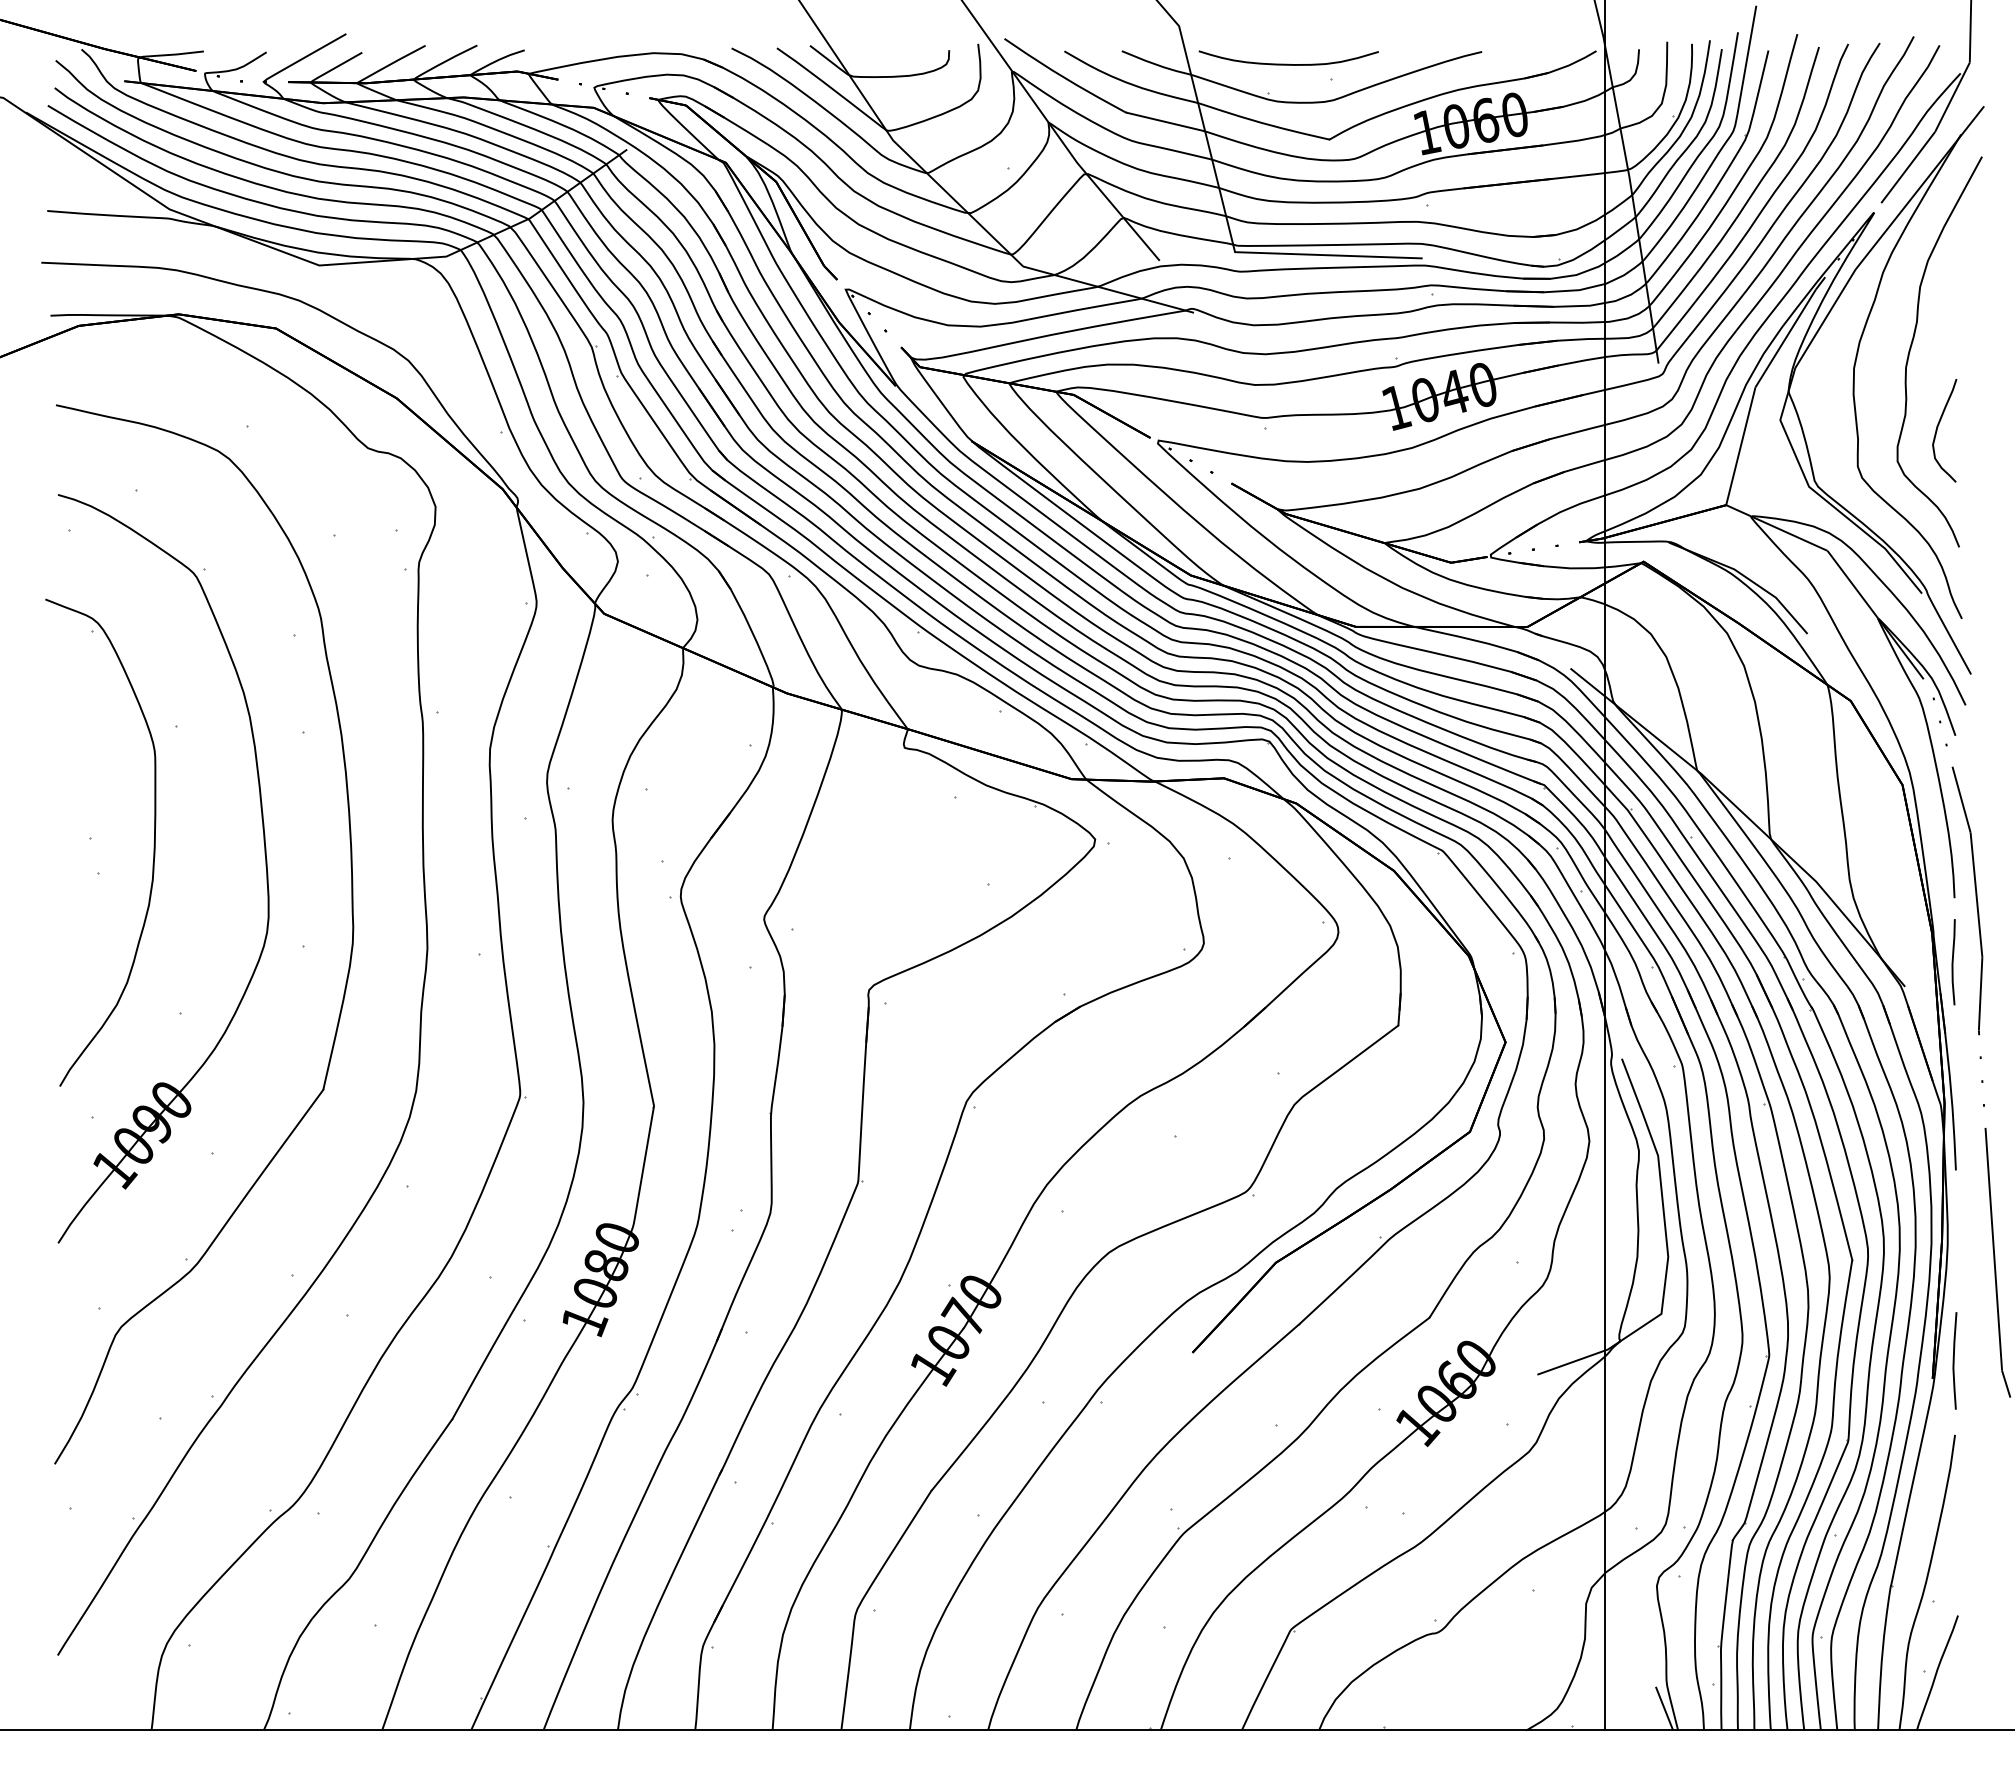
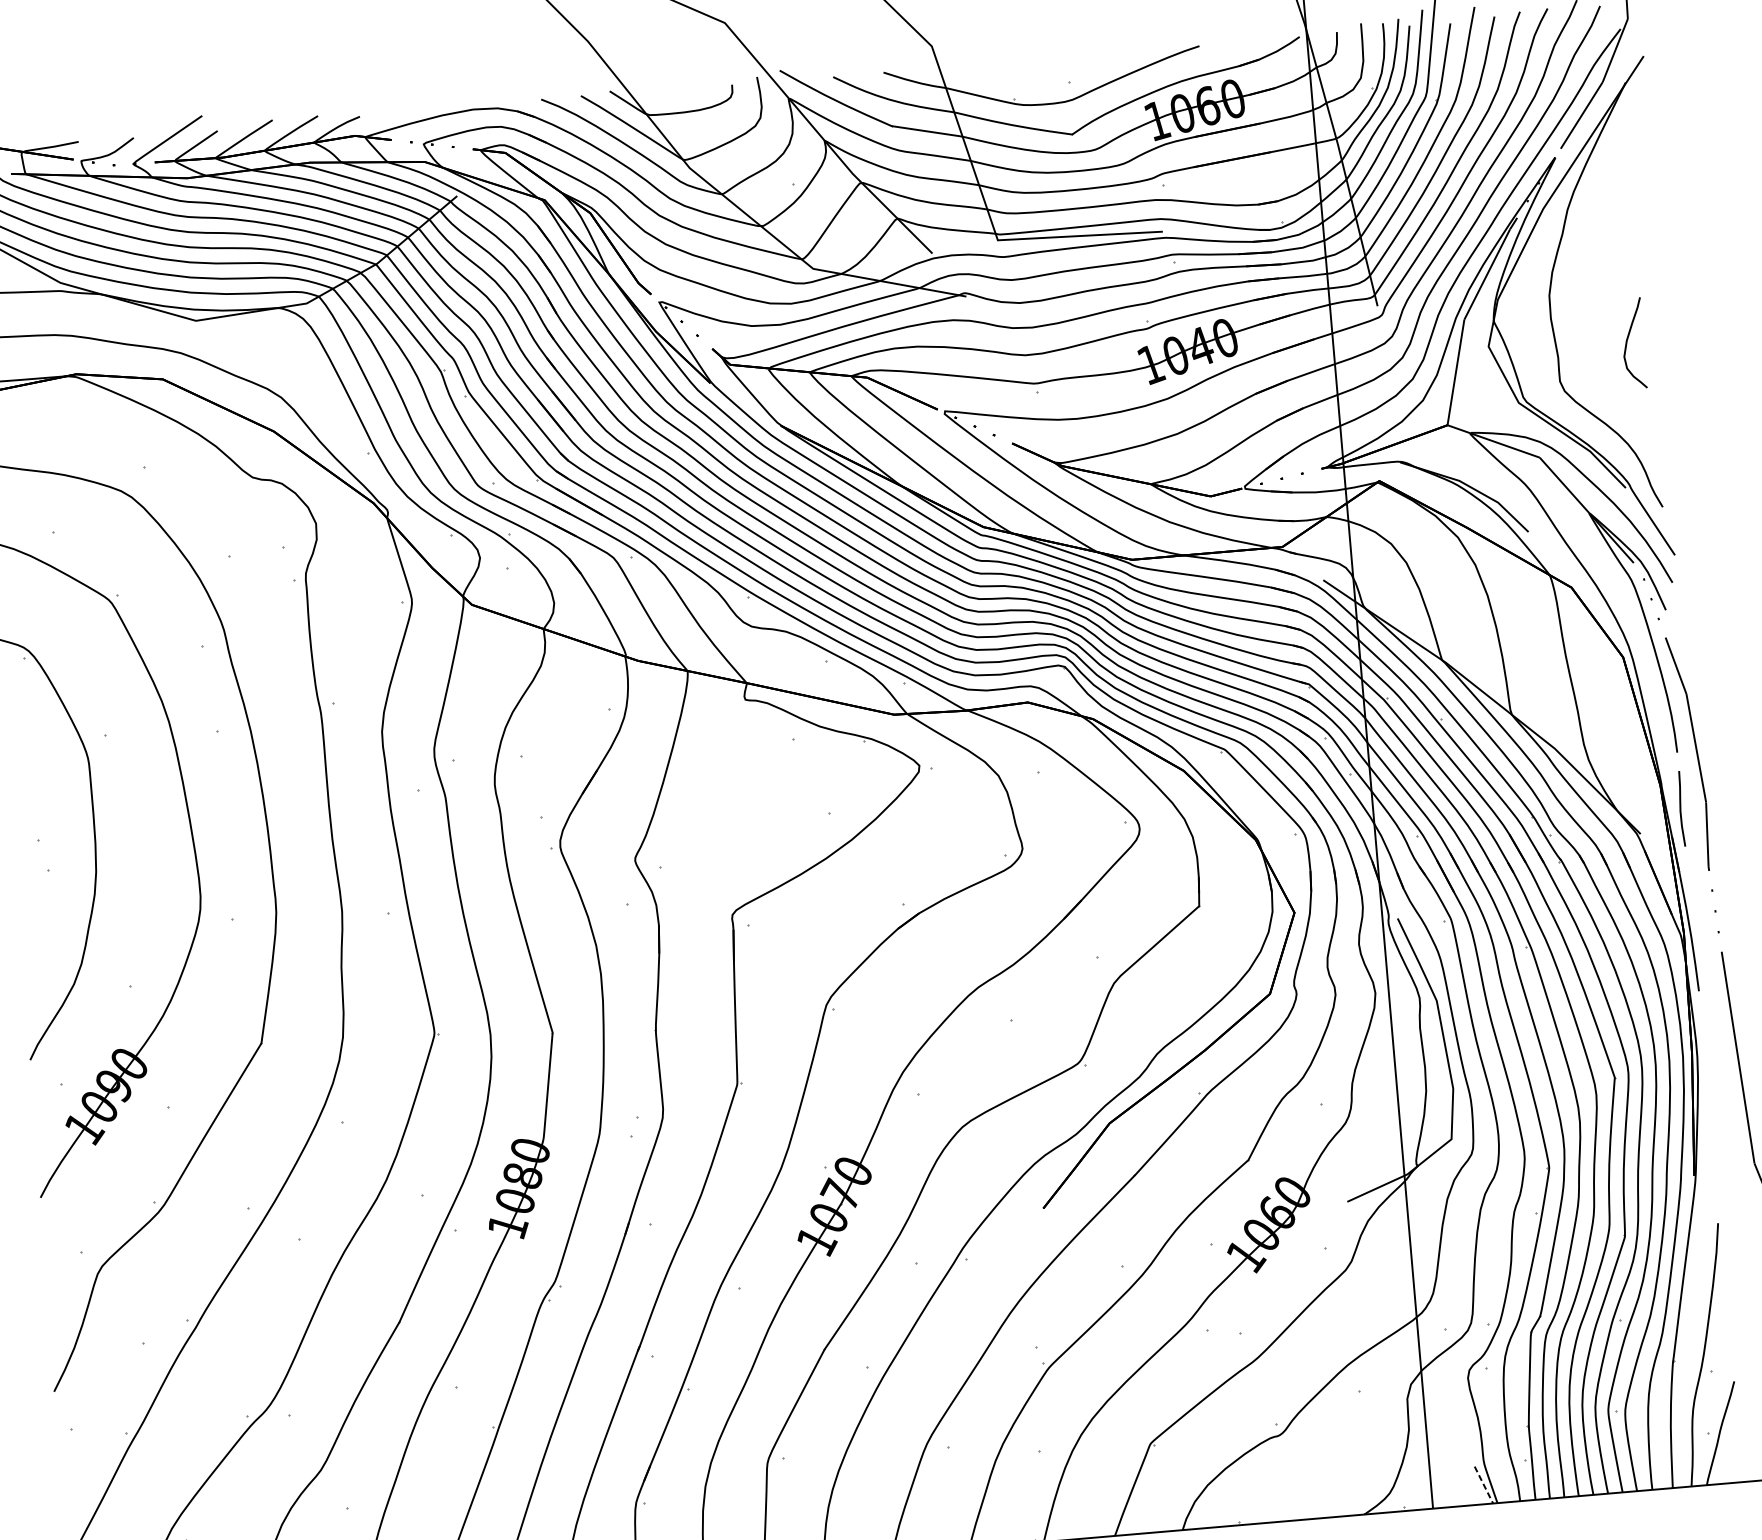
curve: (1288, 63) -> (1030, 70), removed
curve: (1912, 345) -> (1598, 271), removed
line: (1954, 1360) -> (1712, 1158), removed
line: (1664, 1709) -> (1483, 1485), solid -> dashed

